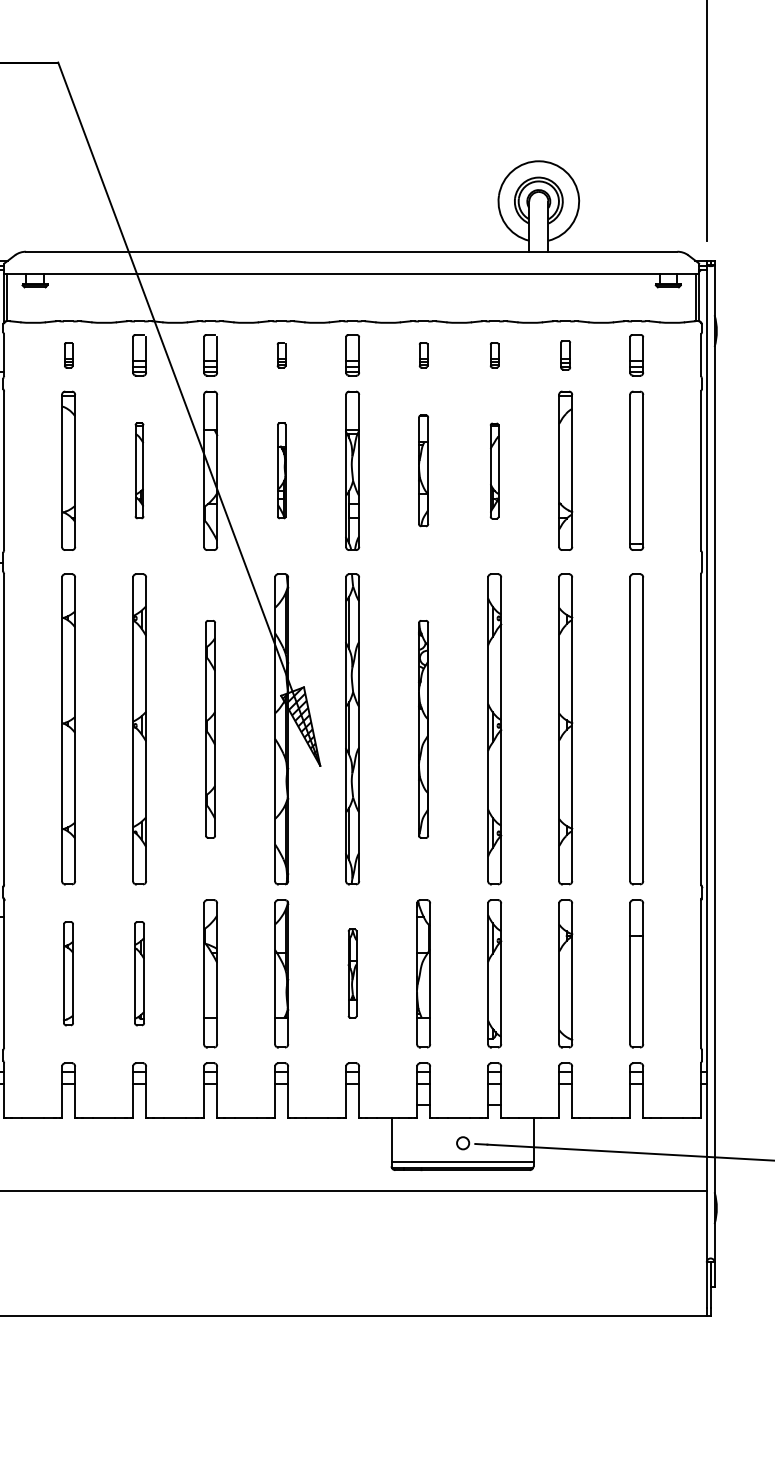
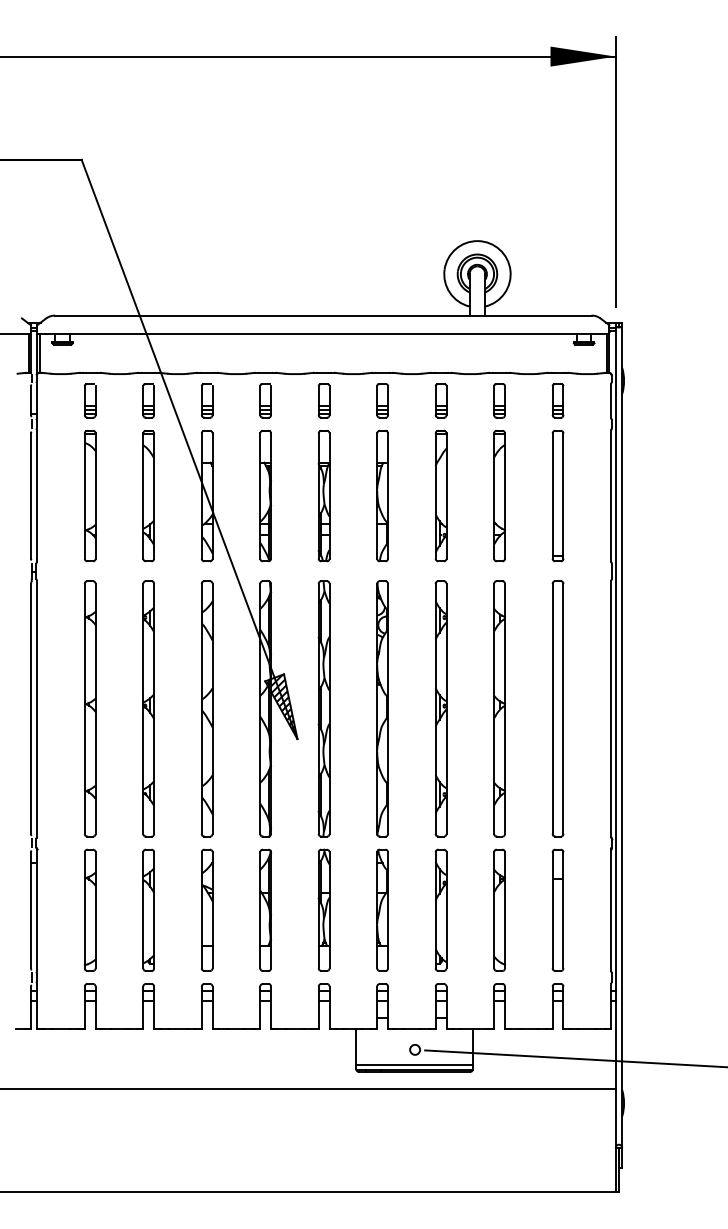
part: (68, 354) -> (90, 400), size x1.67
part: (281, 354) -> (265, 400), size x1.67
part: (423, 354) -> (382, 400), size x1.67
part: (493, 354) -> (440, 400), size x1.67
part: (565, 354) -> (499, 400), size x1.43
part: (139, 470) -> (148, 495), size x1.67
part: (281, 470) -> (265, 495), size x1.67
part: (423, 470) -> (382, 495), size x1.43
part: (493, 471) -> (440, 496), size x1.67
part: (209, 728) -> (206, 708), size x1.43
part: (423, 728) -> (382, 708), size x1.43
part: (67, 972) -> (89, 909), size x1.43
part: (139, 972) -> (148, 909), size x1.43
part: (351, 972) -> (323, 909), size x1.67

